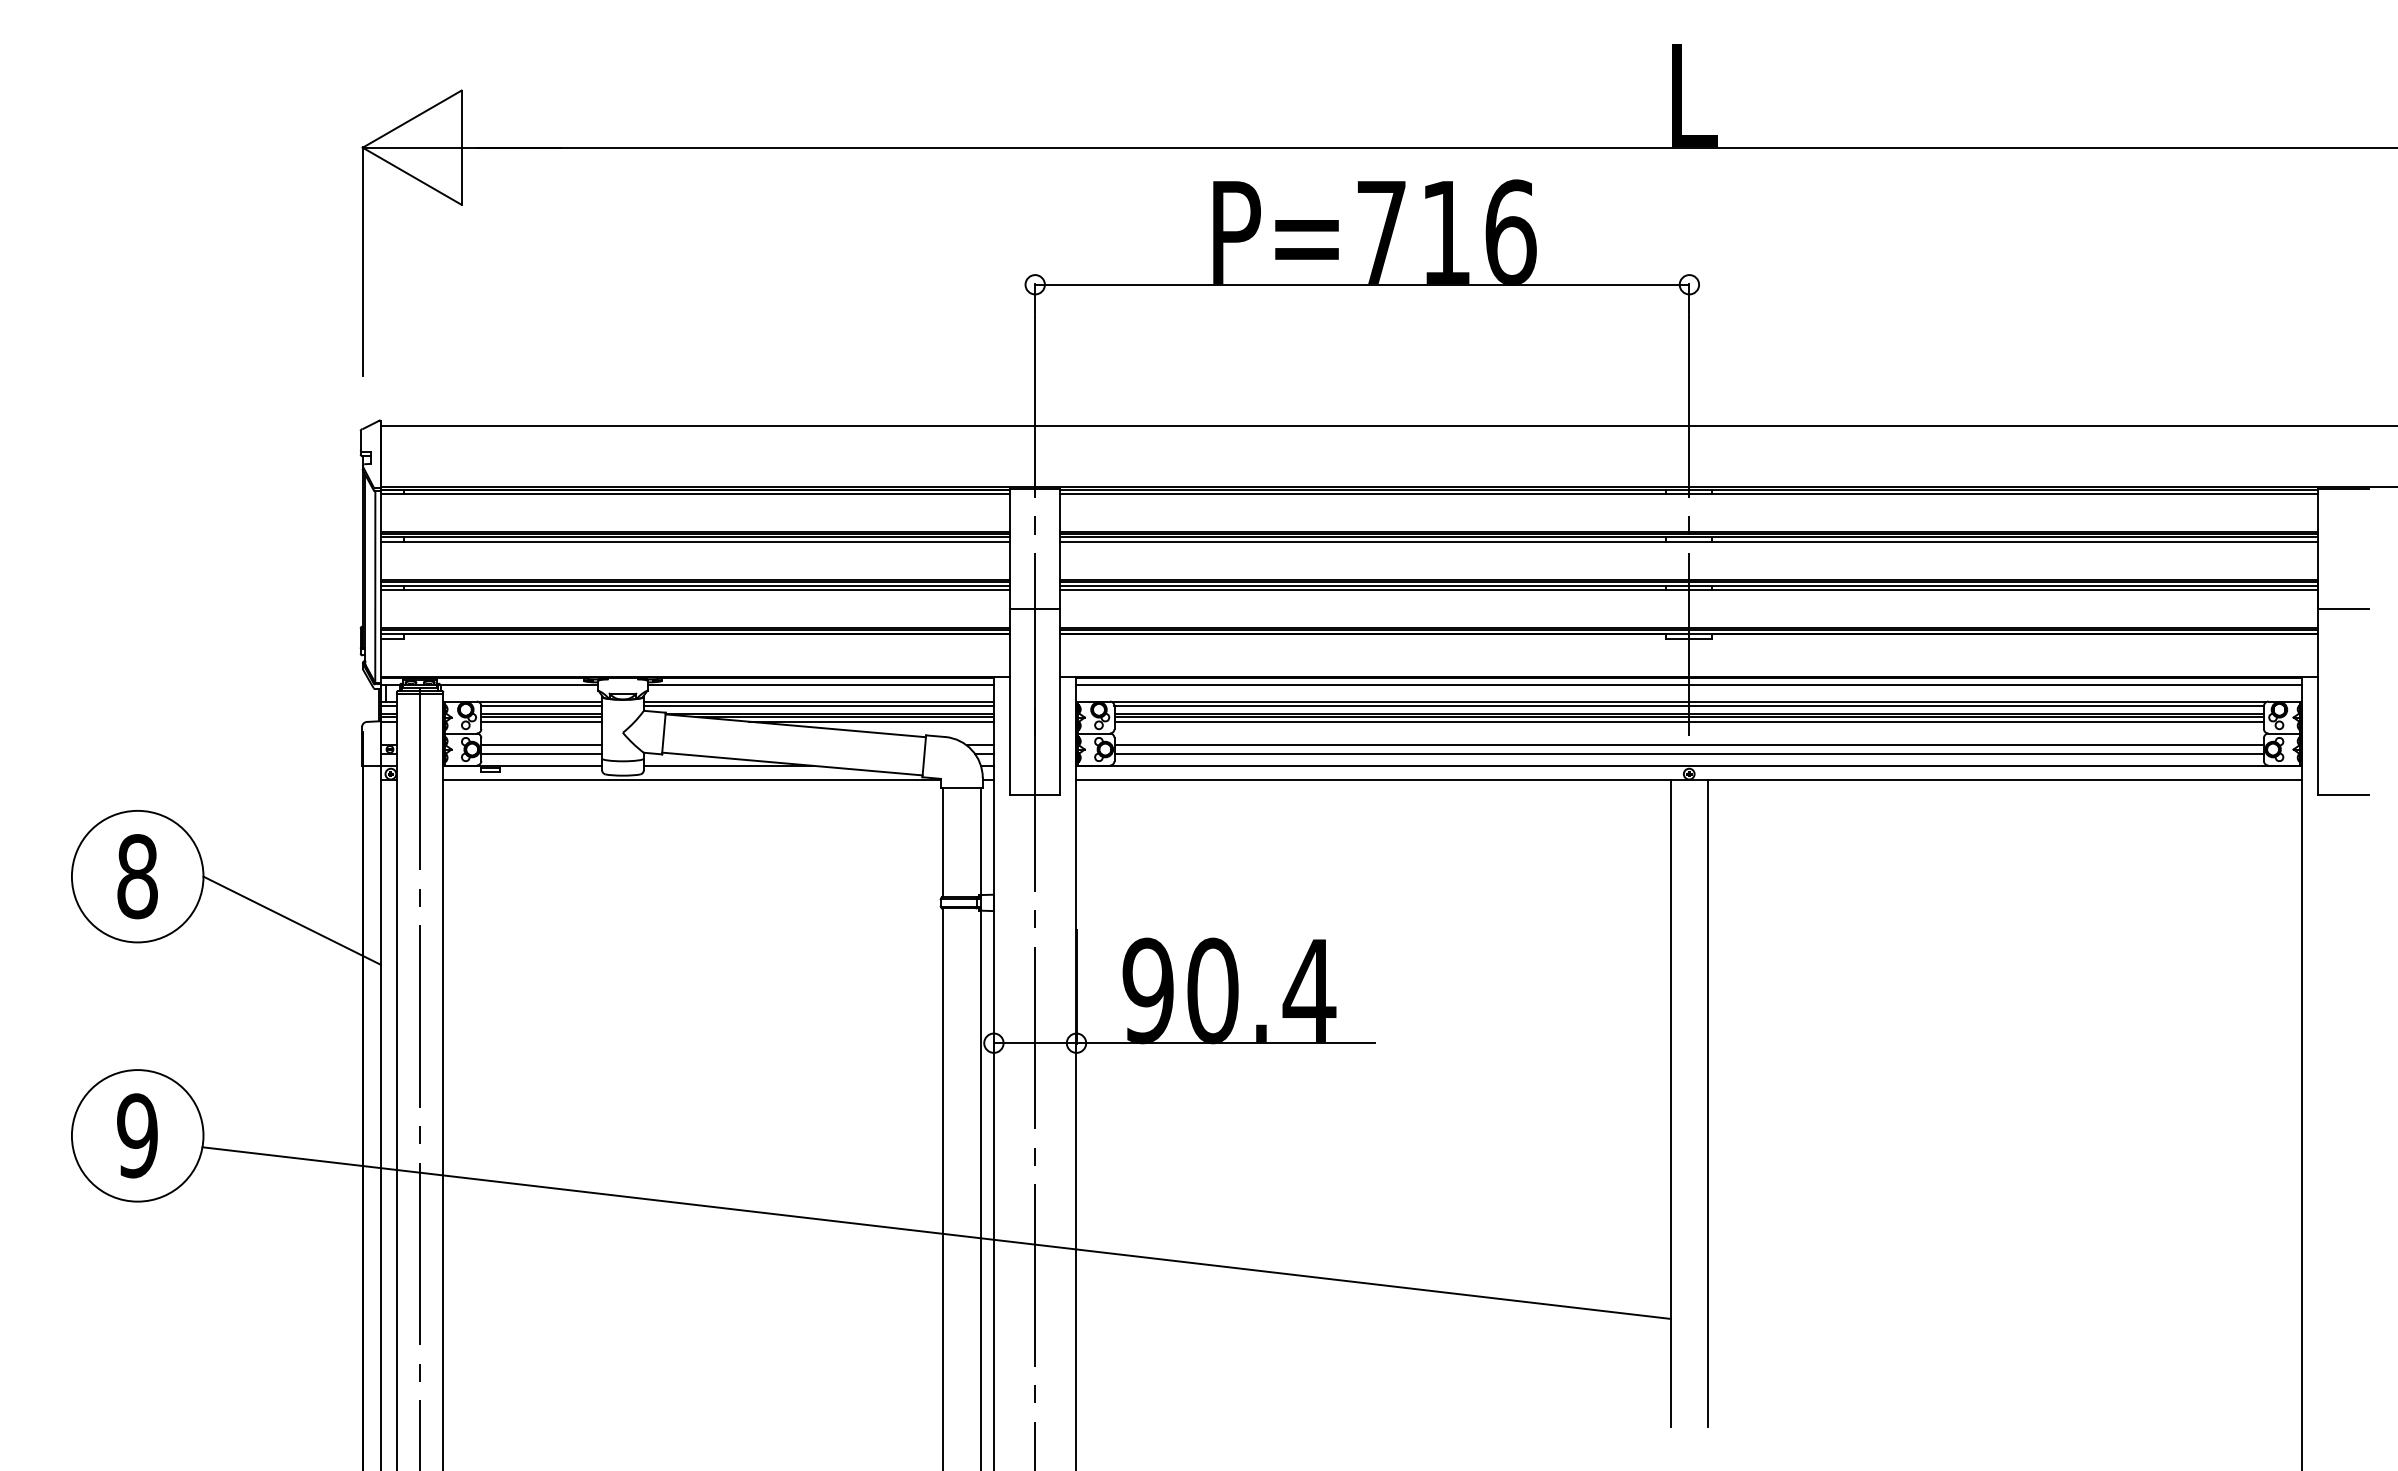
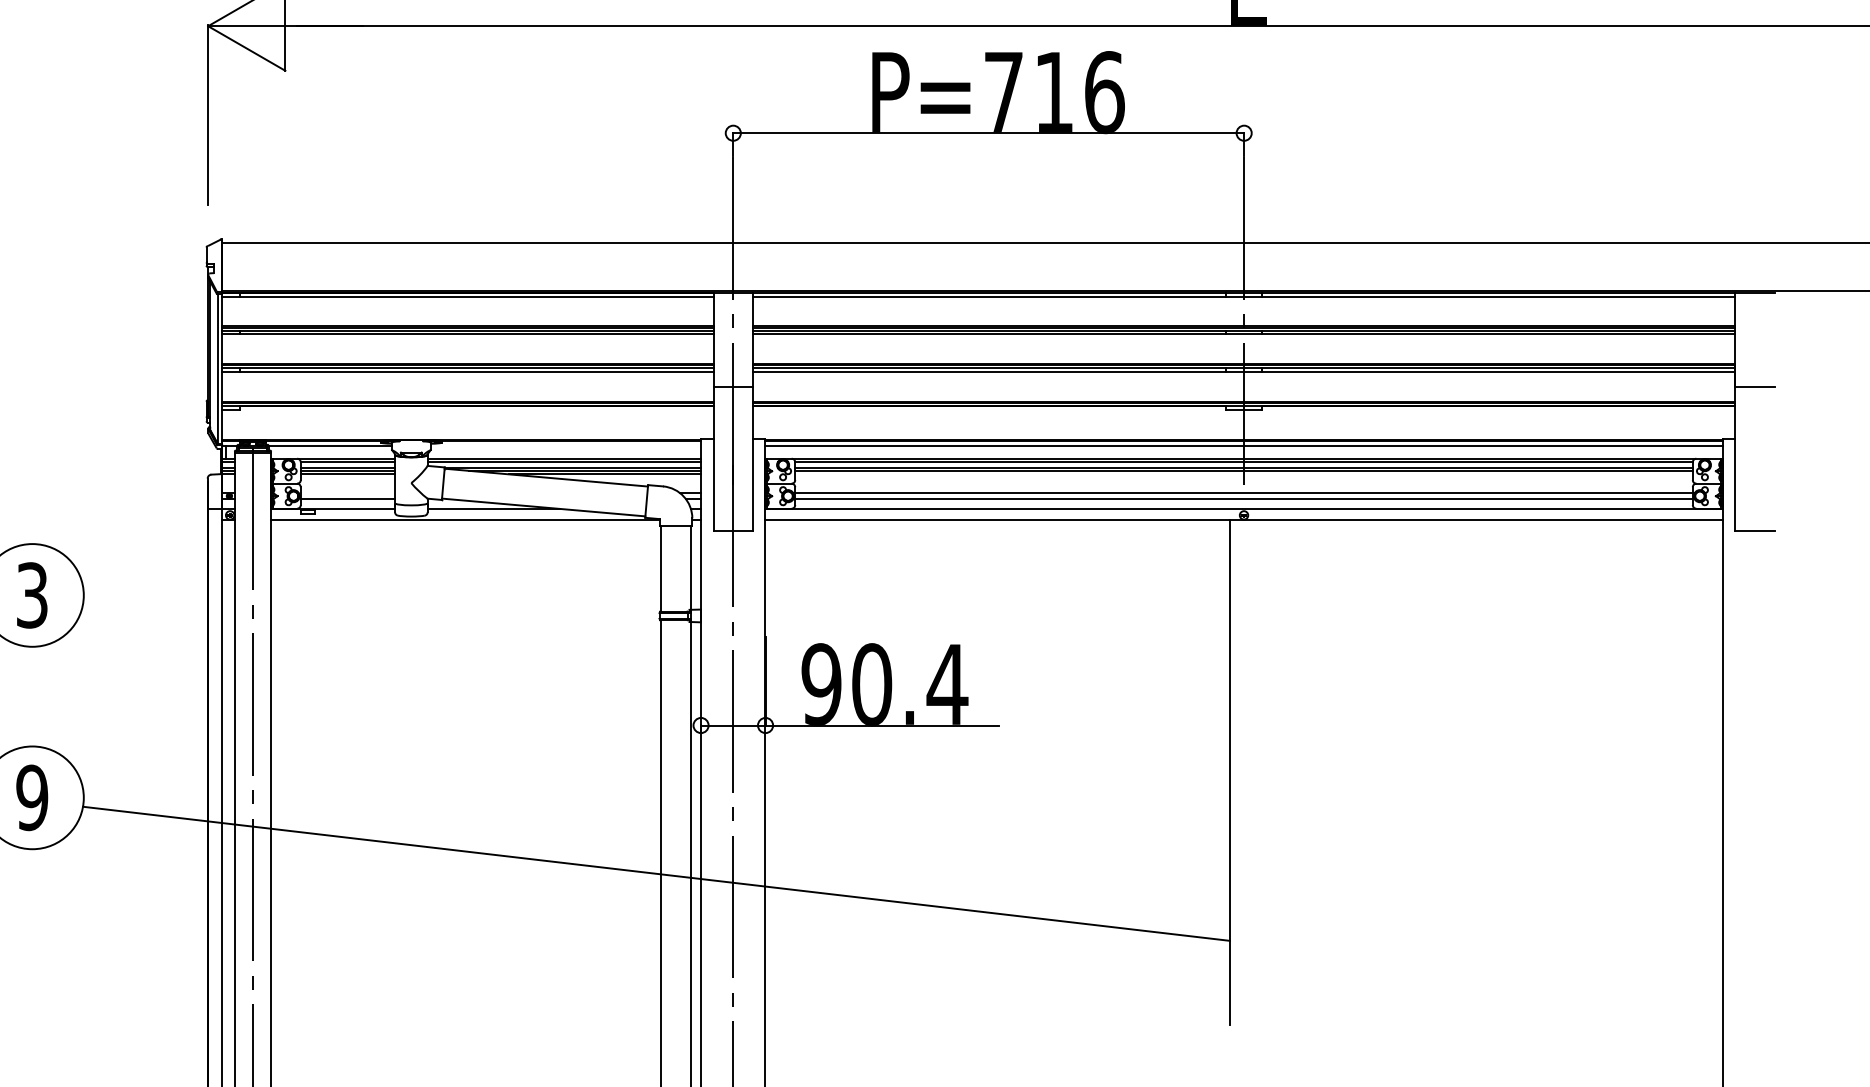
line: (820, 685) -> (565, 446), removed
line: (1688, 721) -> (1243, 474), removed
line: (541, 745) -> (347, 493), removed
text: (137, 876) -> (32, 595), 8 -> 3
line: (291, 920) -> (152, 629), removed
line: (1707, 1103) -> (1258, 772), removed

